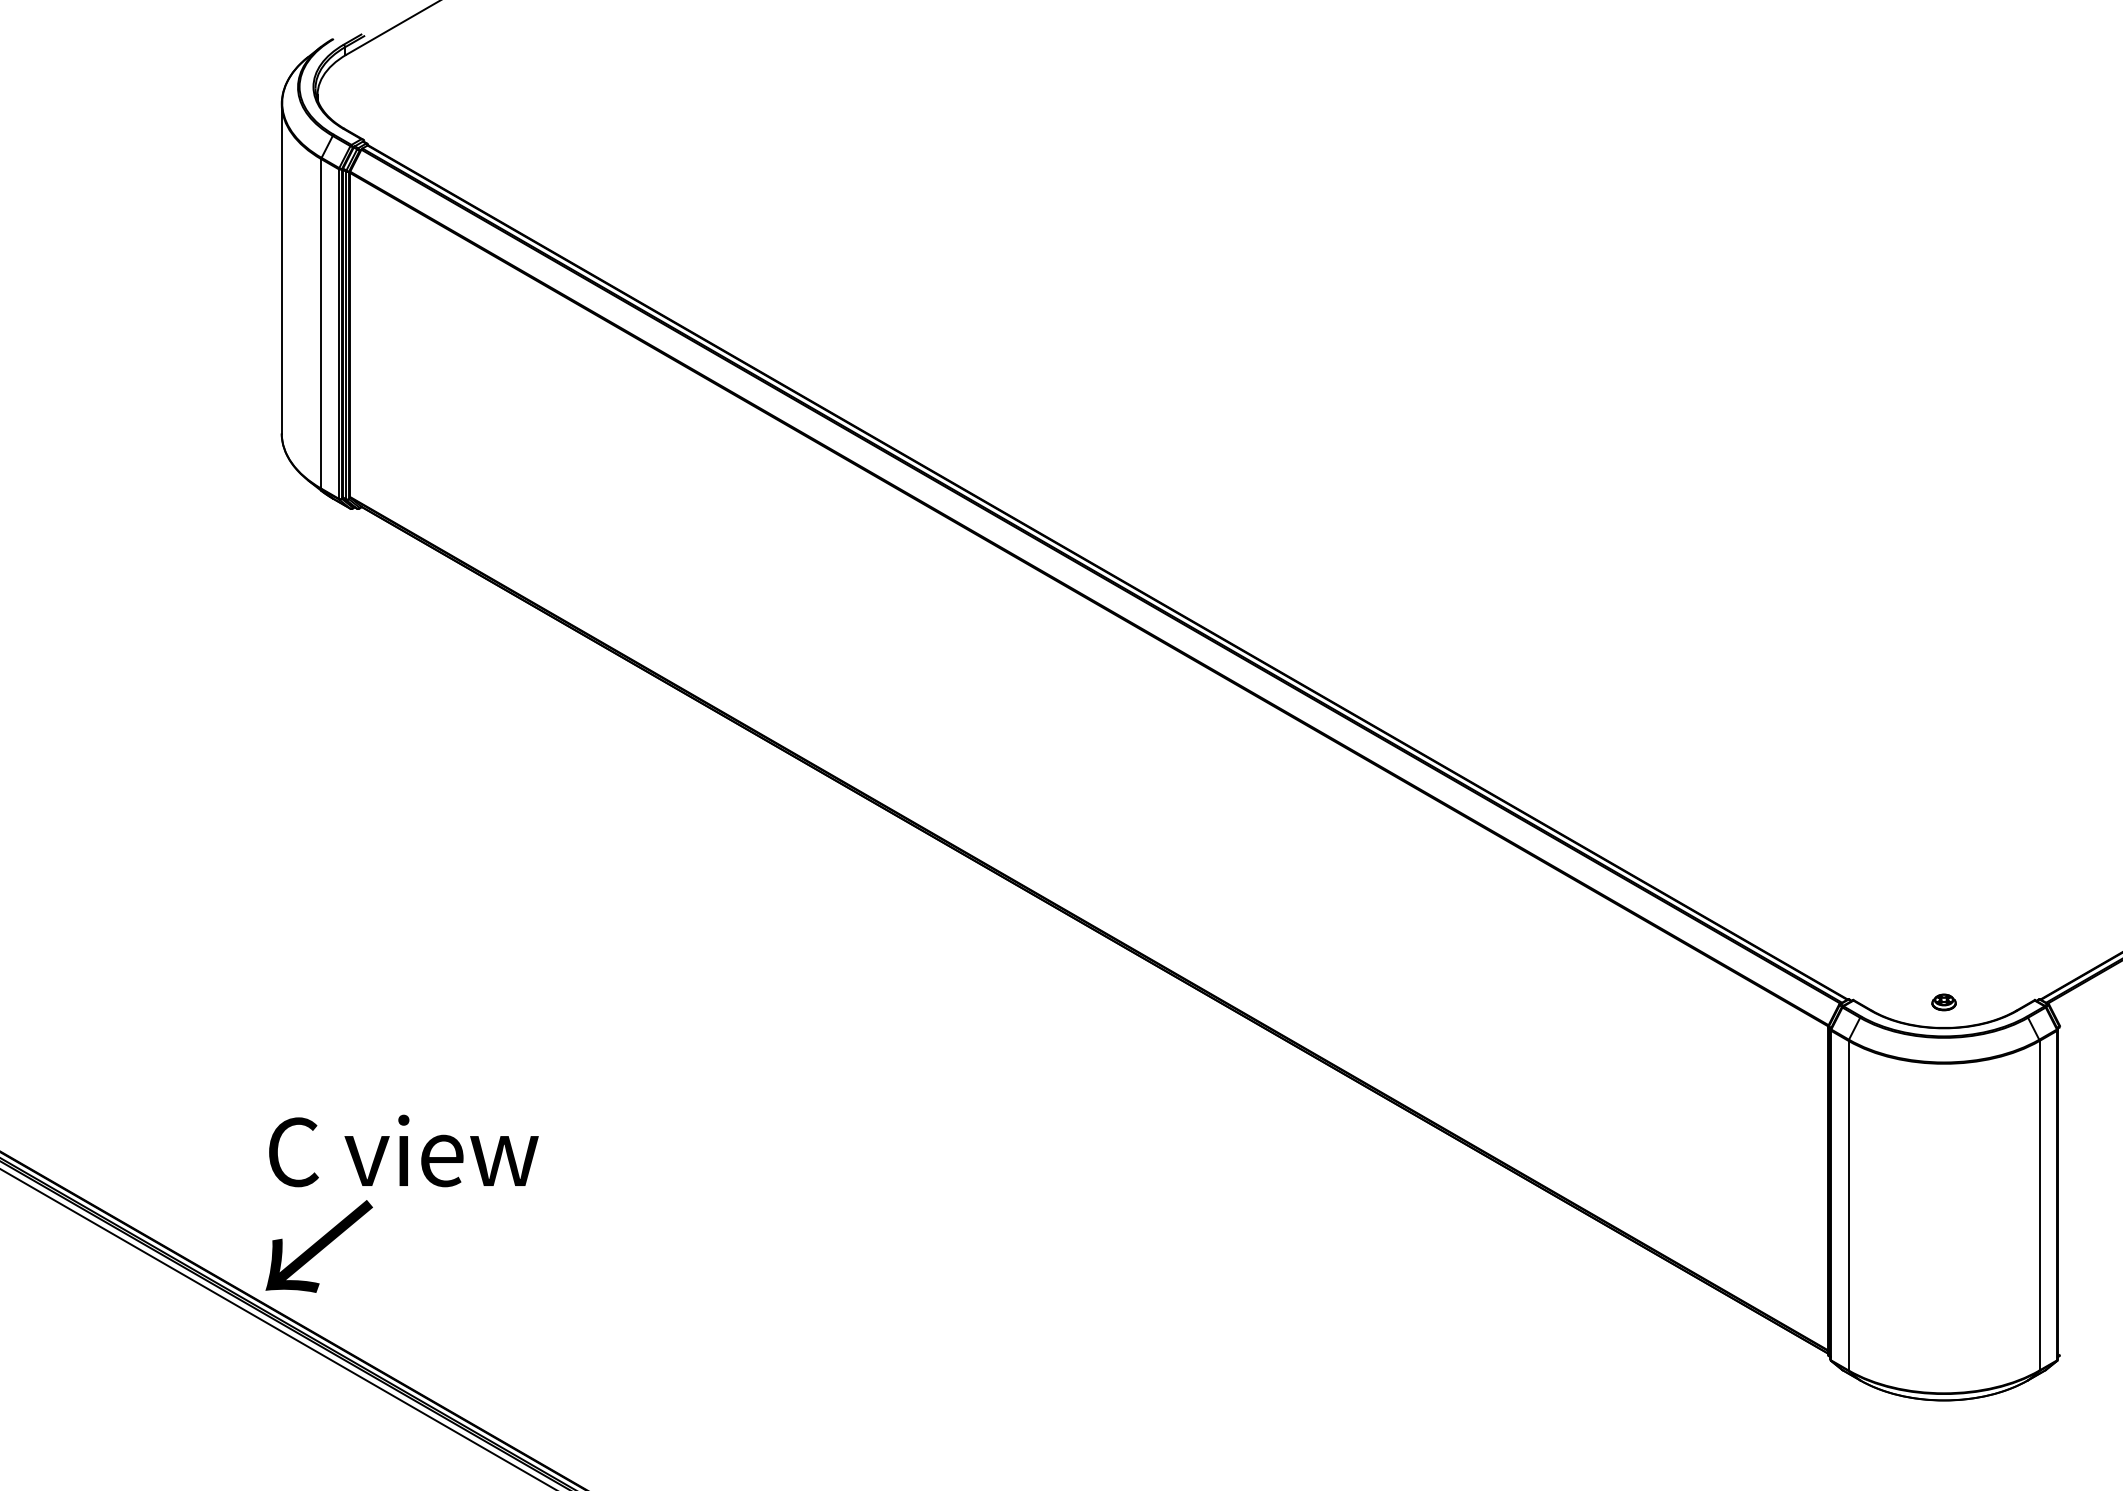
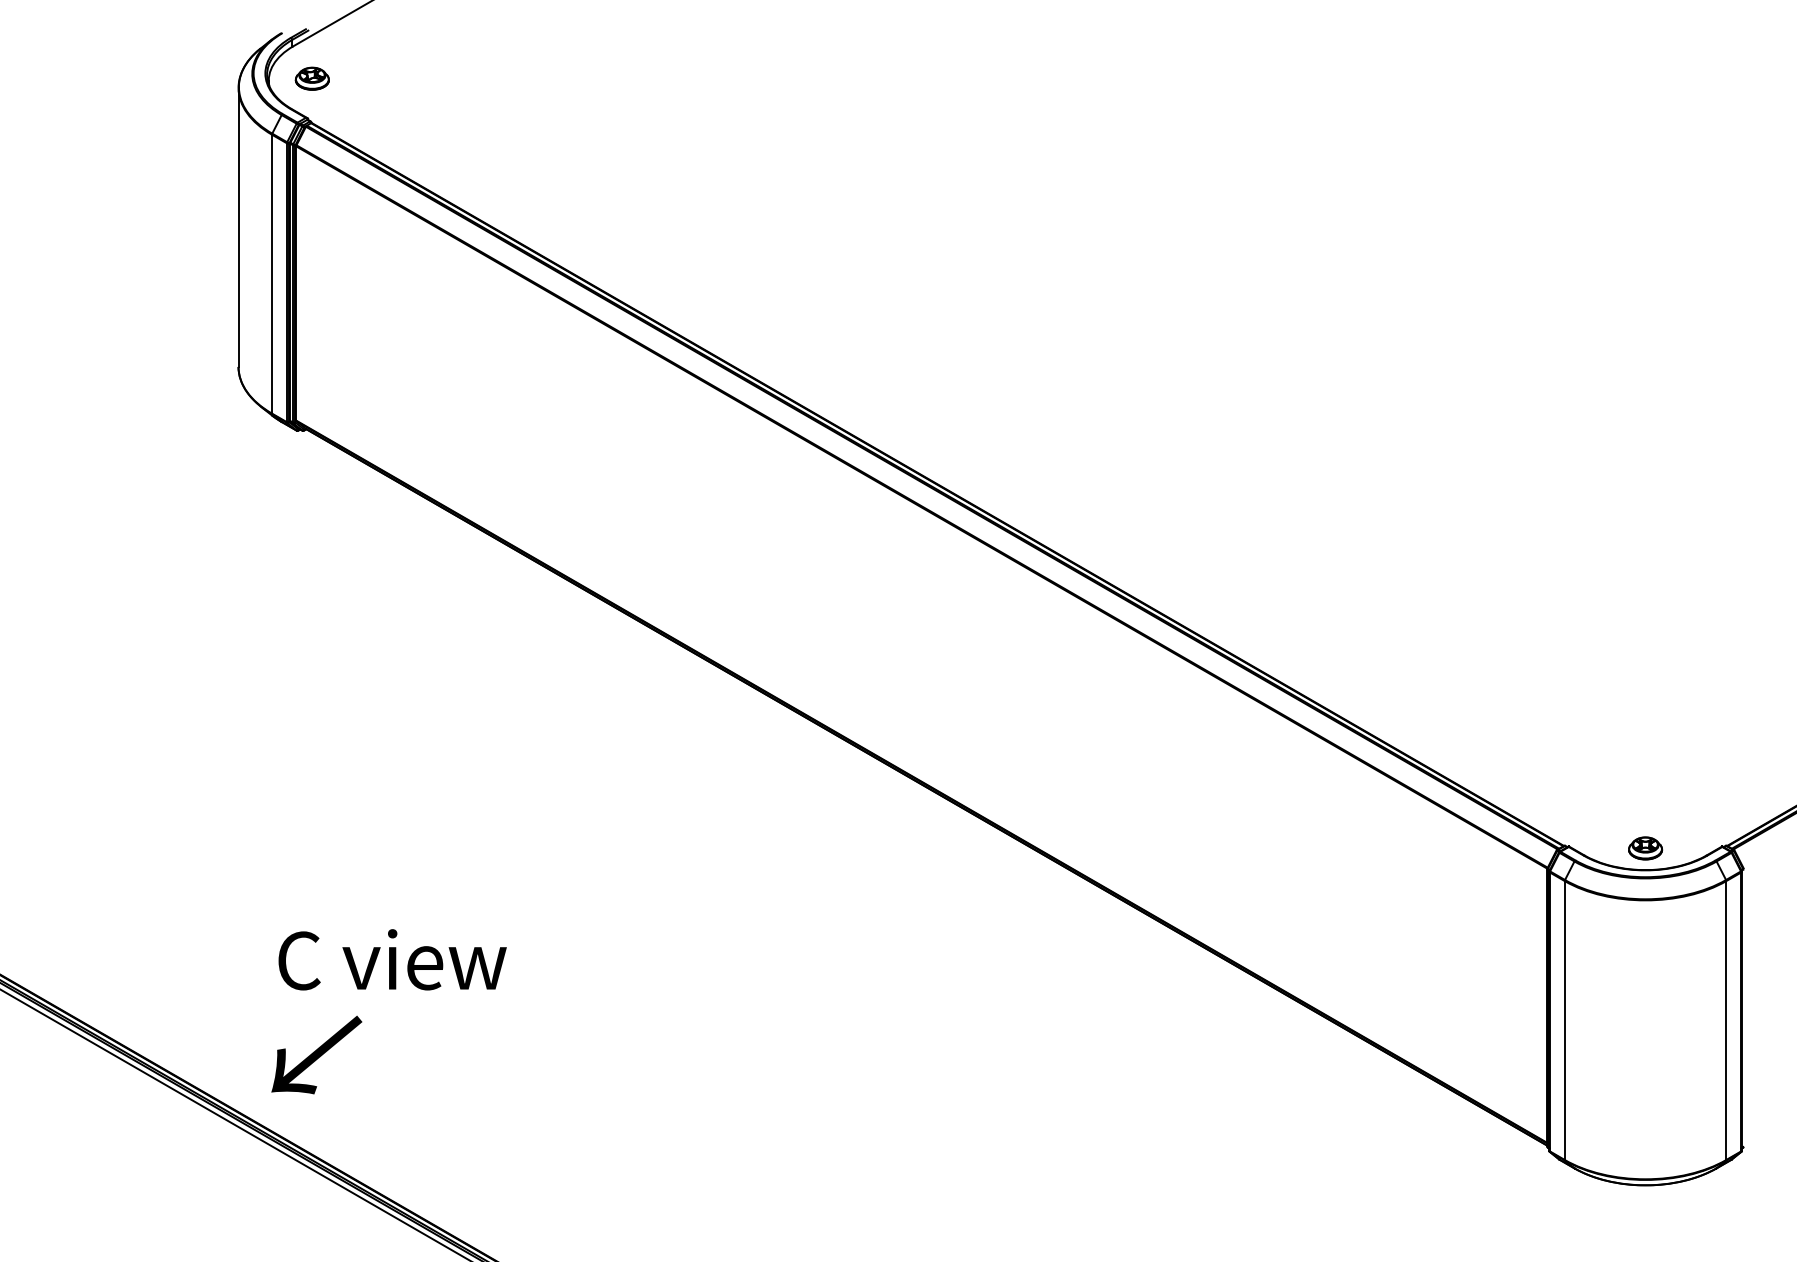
part: (368, 93) -> (311, 79), added
part: (1943, 1002) -> (1645, 848), size x1.67
text: (403, 1150) -> (392, 959), moved
text: (318, 1246) -> (316, 1055), moved

